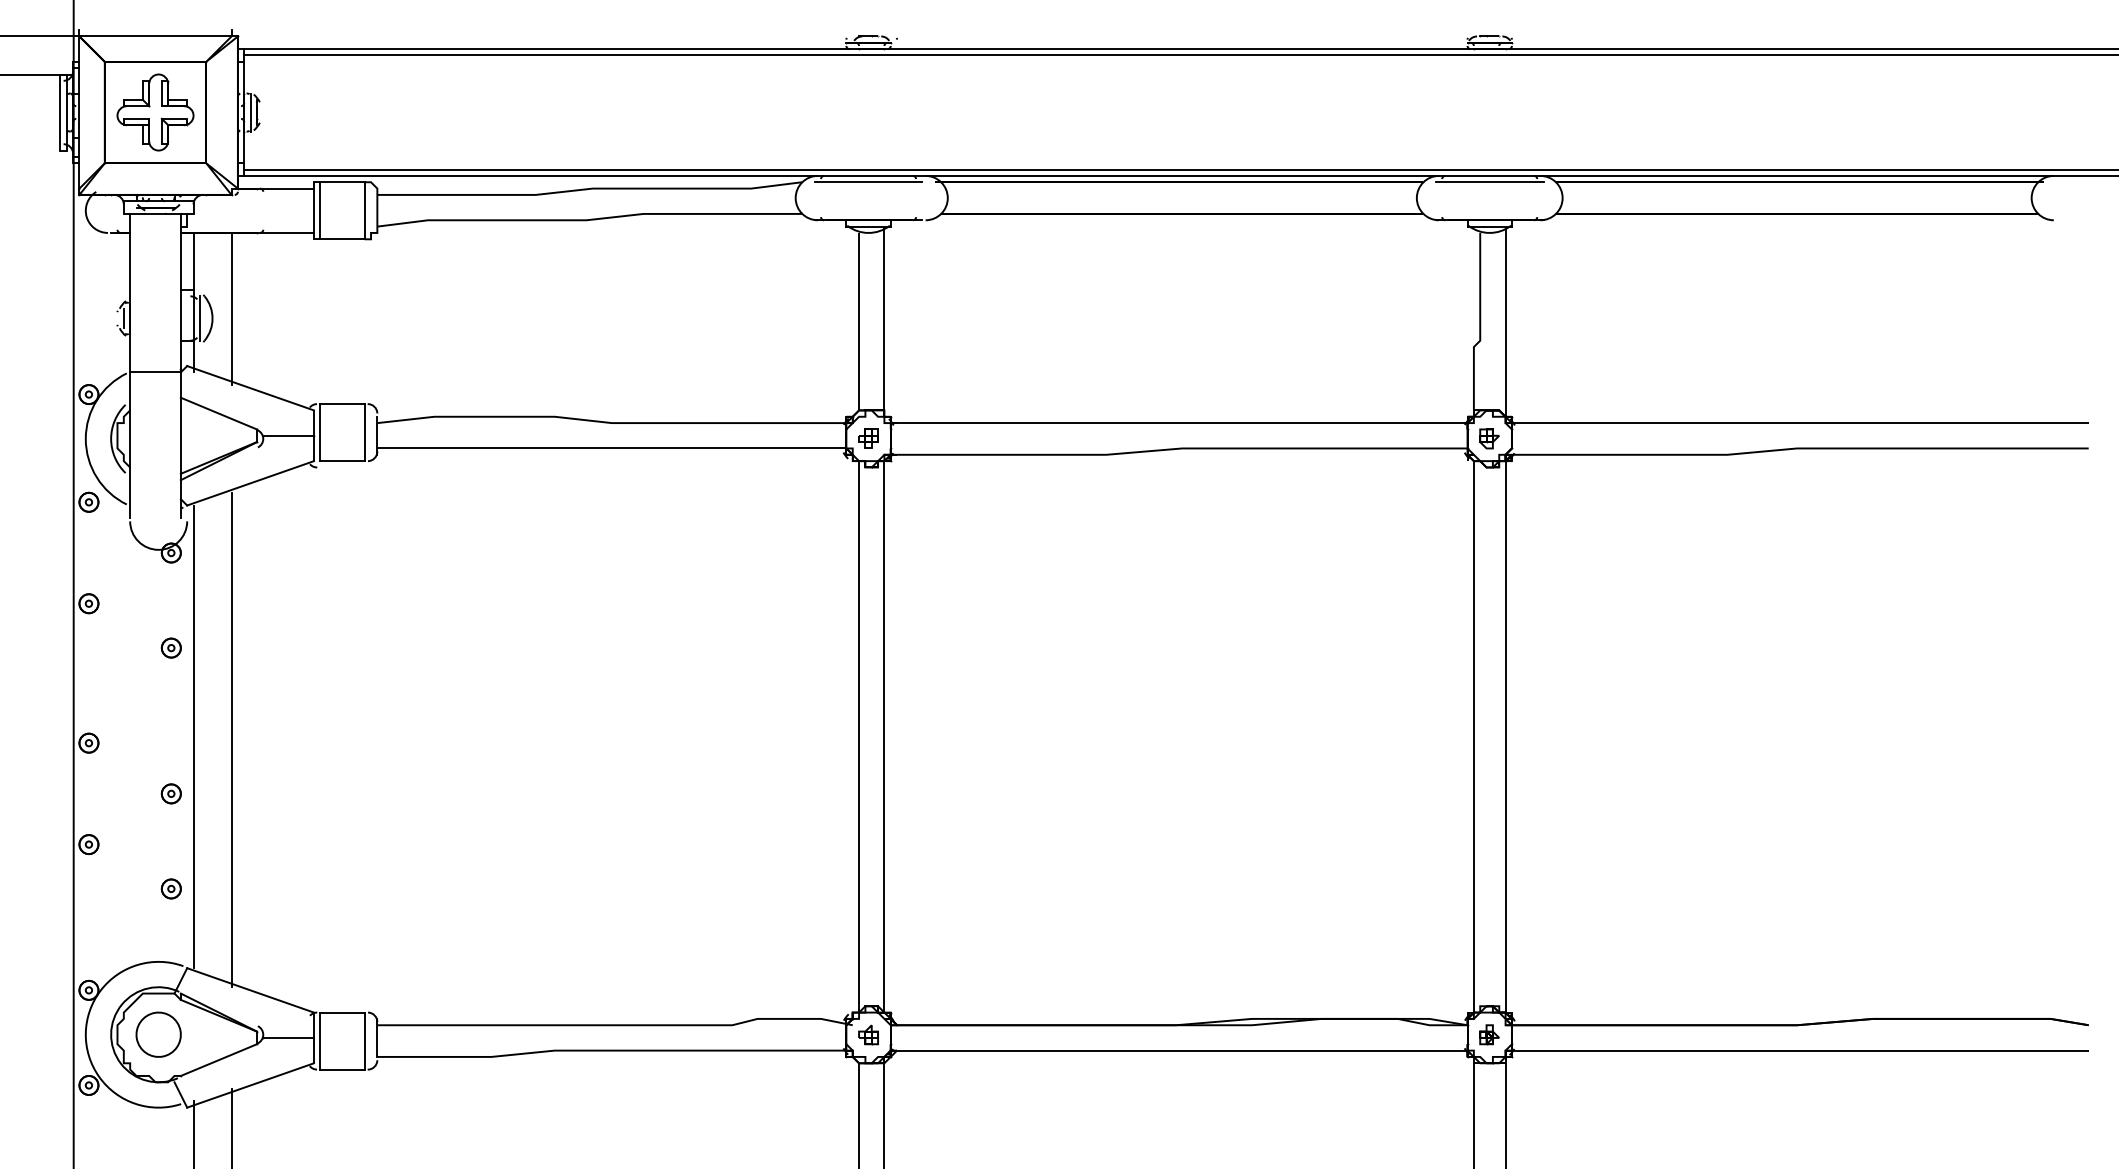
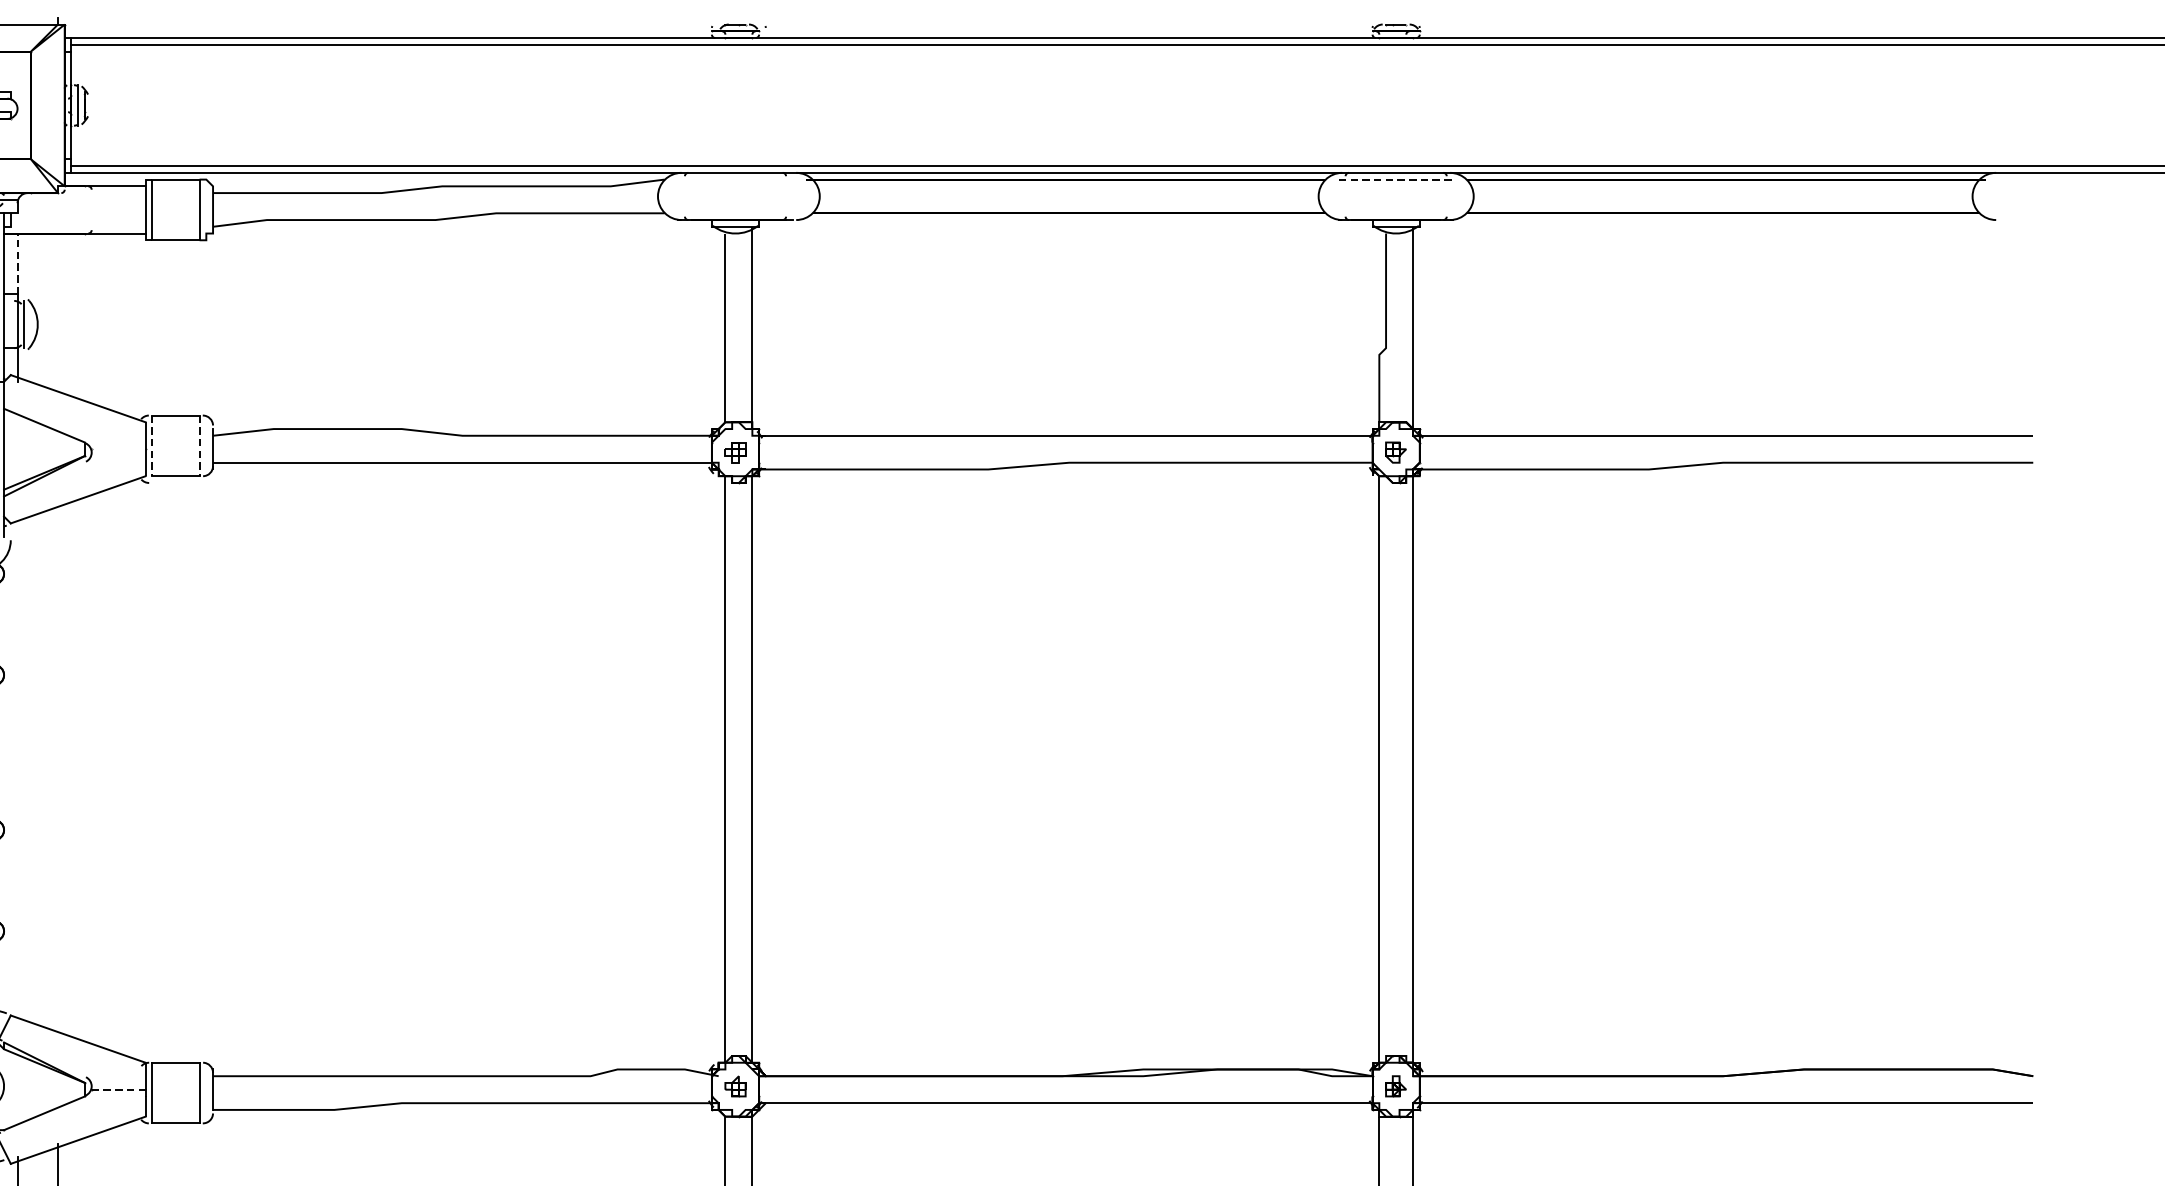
line: (868, 182) -> (735, 179), removed
line: (1489, 182) -> (1395, 179), solid -> dashed
line: (193, 261) -> (17, 263), solid -> dashed
line: (231, 308) -> (57, 313), removed
line: (320, 432) -> (152, 445), solid -> dashed
line: (364, 432) -> (199, 445), solid -> dashed
line: (288, 435) -> (118, 448), removed
line: (193, 736) -> (17, 769), removed
line: (231, 739) -> (57, 772), removed
line: (289, 1037) -> (119, 1089), solid -> dashed

